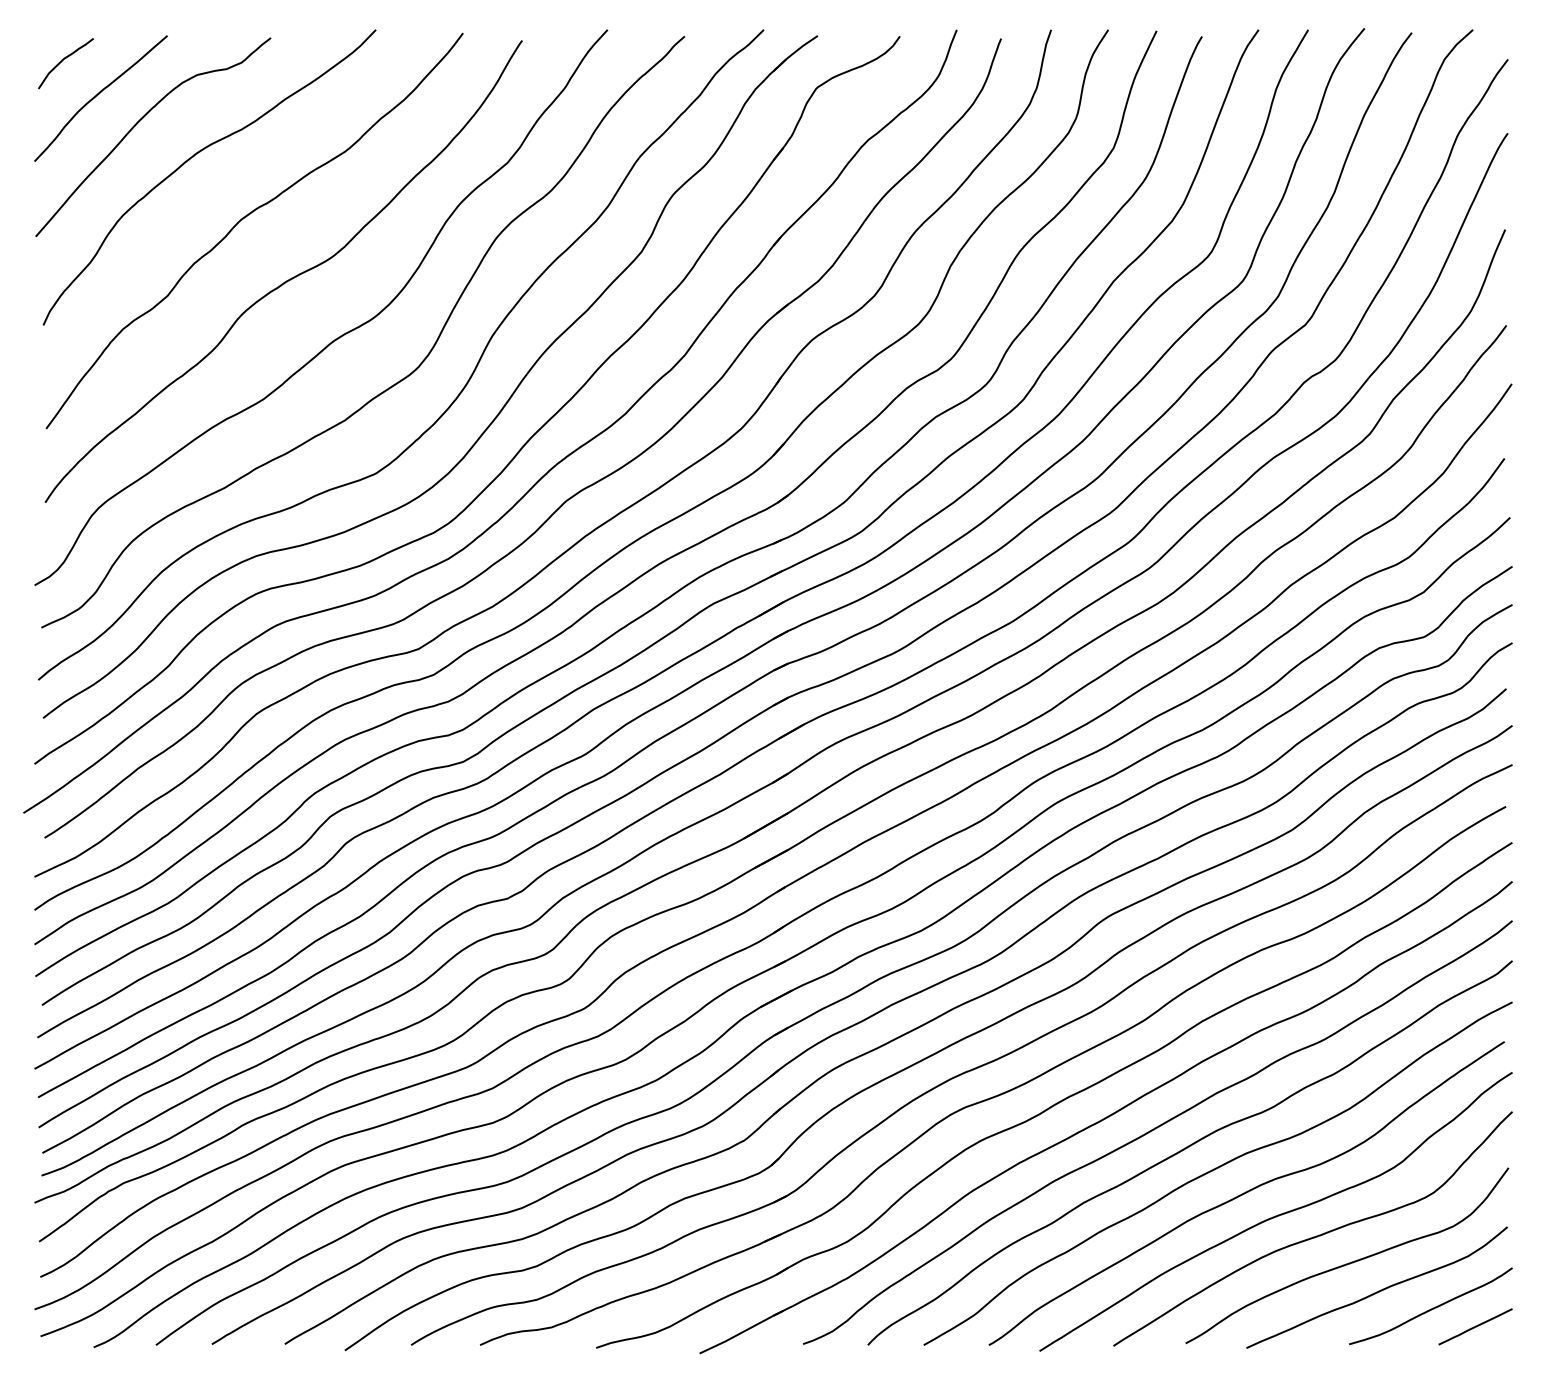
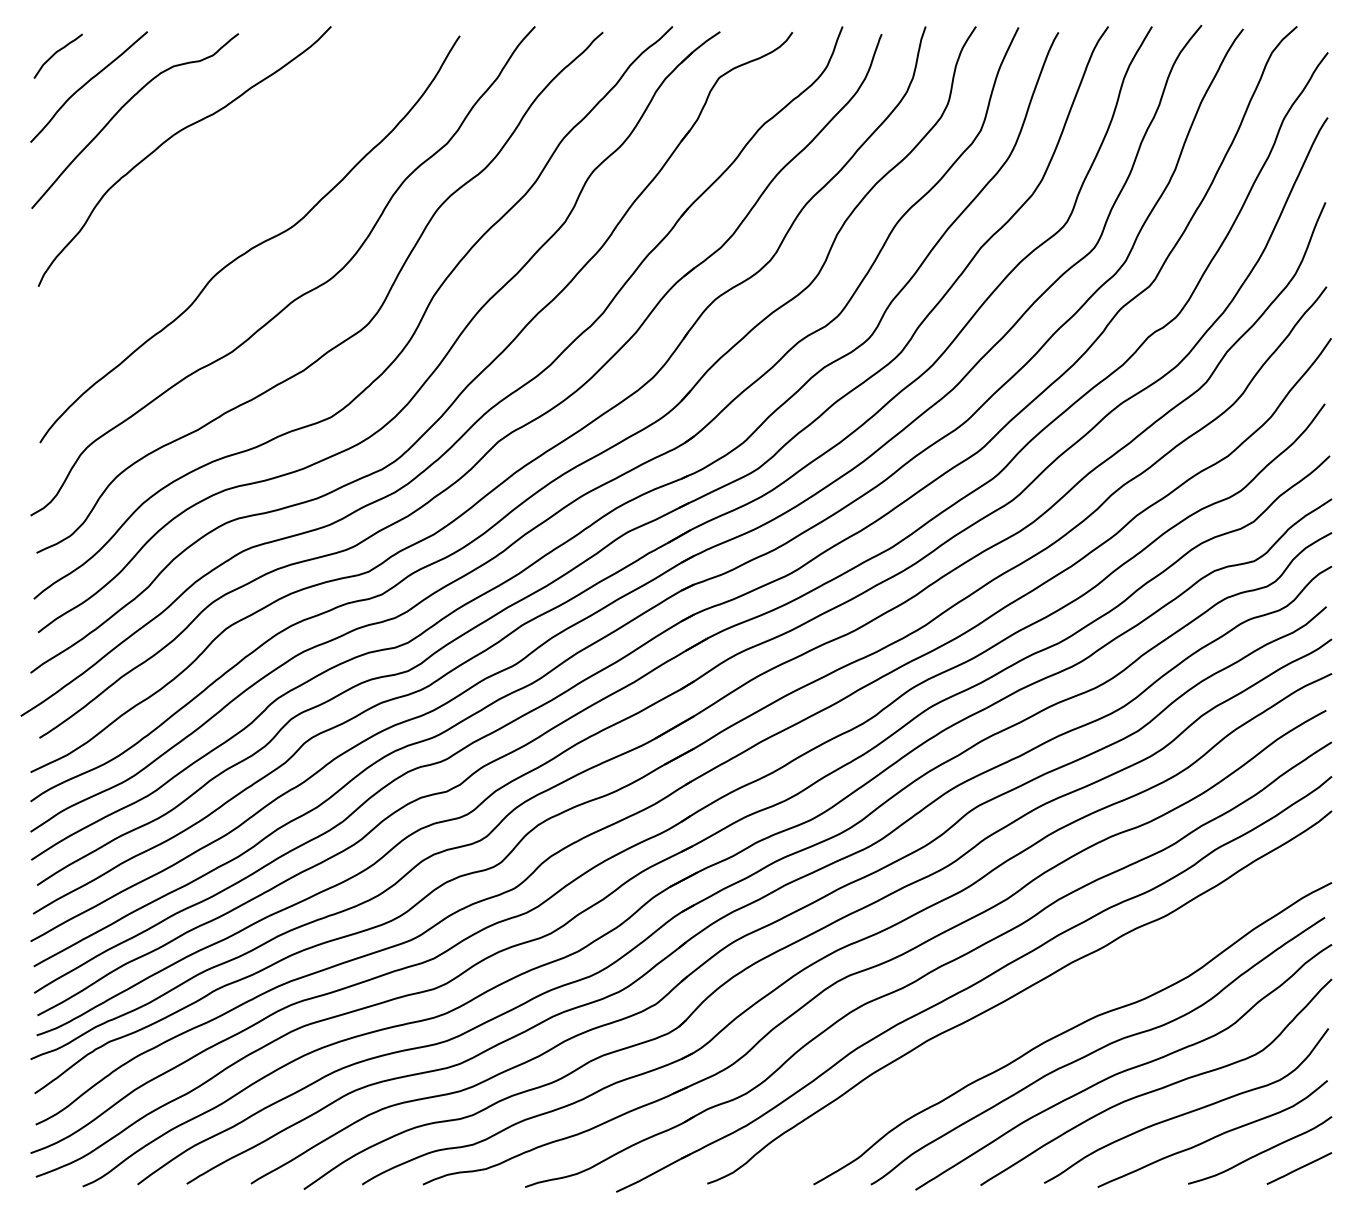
curve: (246, 217) -> (217, 191), removed
curve: (1187, 1148) -> (1045, 1011), removed

